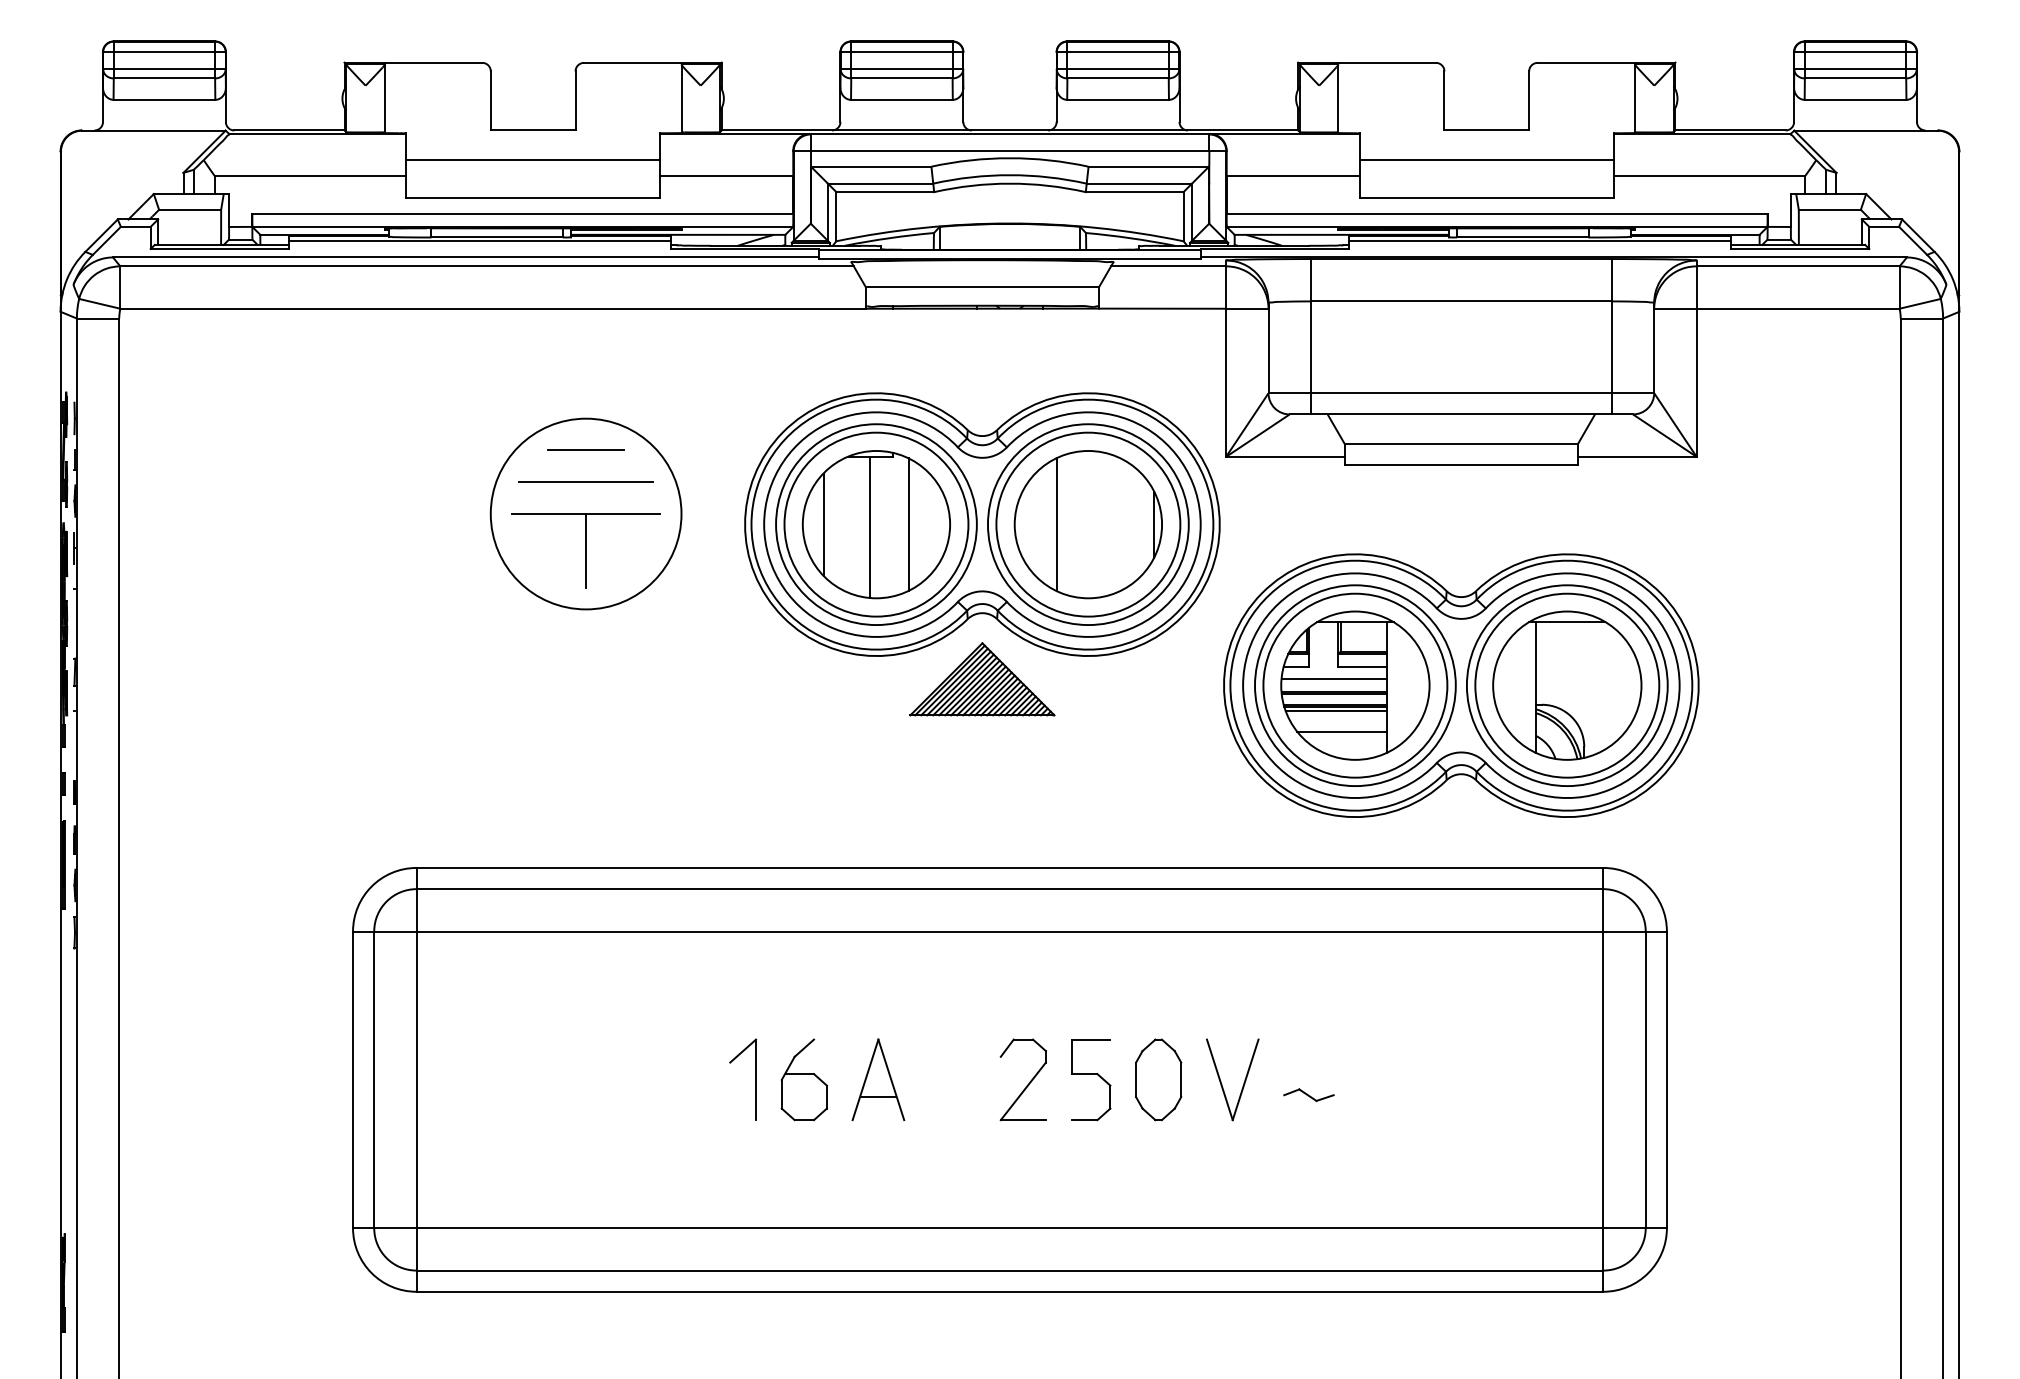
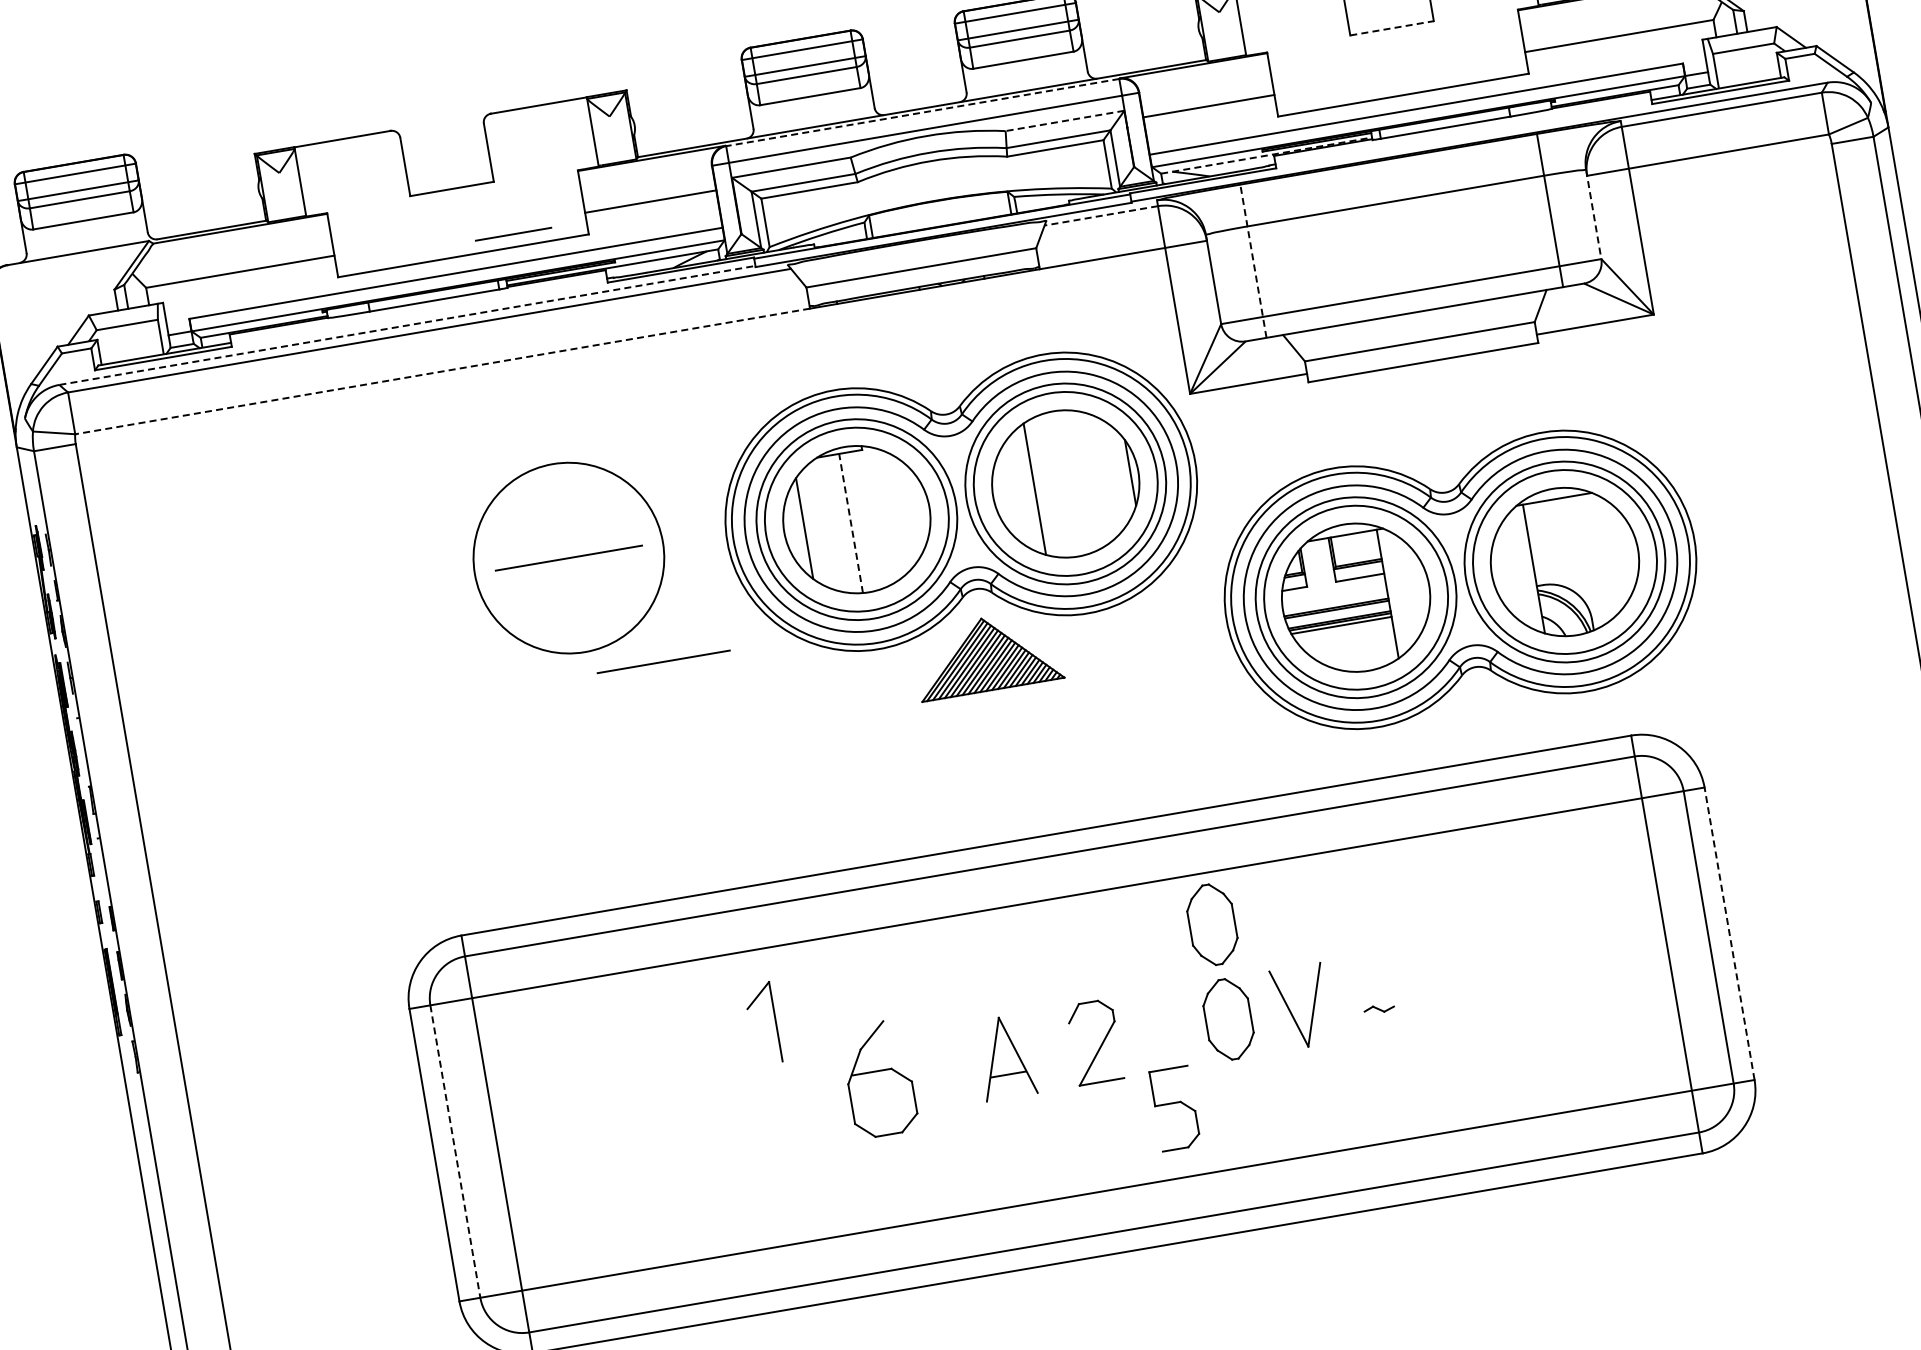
line: (1487, 130) -> (1392, 28), solid -> dashed
line: (1009, 134) -> (922, 112), solid -> dashed
line: (533, 160) -> (457, 218), removed
line: (1486, 160) -> (1396, 57), removed
line: (1148, 166) -> (1064, 120), solid -> dashed
line: (1341, 234) -> (1266, 155), solid -> dashed
line: (479, 240) -> (417, 306), removed
line: (1539, 240) -> (1462, 127), removed
line: (466, 257) -> (407, 325), solid -> dashed
line: (1168, 266) -> (1101, 216), solid -> dashed
line: (493, 308) -> (442, 371), solid -> dashed
line: (1310, 336) -> (1253, 261), solid -> dashed
line: (1654, 348) -> (1594, 214), solid -> dashed
line: (585, 449) -> (512, 233), moved
line: (585, 481) -> (662, 661), moved
line: (908, 524) -> (888, 514), removed
line: (870, 527) -> (851, 523), solid -> dashed
line: (586, 551) -> (575, 595), removed
line: (1334, 679) -> (1334, 595), removed
line: (1342, 731) -> (1351, 645), removed
part: (1158, 983) -> (1212, 924), added
part: (755, 1079) -> (775, 1021), moved
part: (803, 1079) -> (878, 1078), size x1.4
part: (878, 1079) -> (1005, 1057), moved
line: (1666, 1079) -> (1729, 933), solid -> dashed
line: (374, 1080) -> (455, 1152), solid -> dashed
part: (1091, 1080) -> (1175, 1109), moved
part: (1308, 1094) -> (1378, 1008), size x0.6

